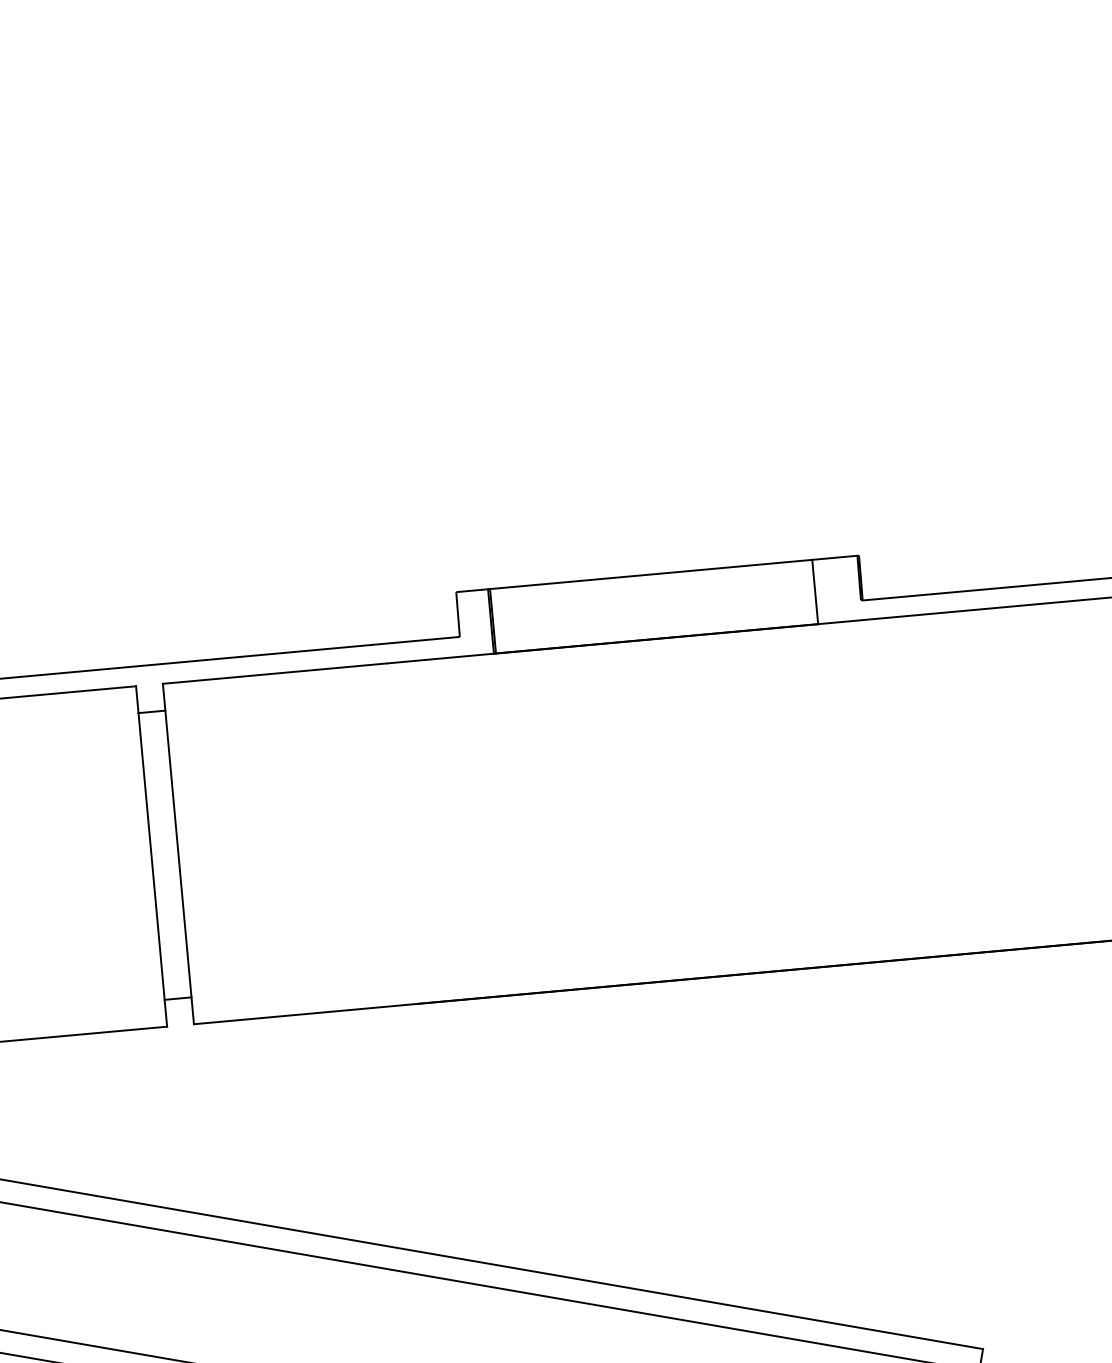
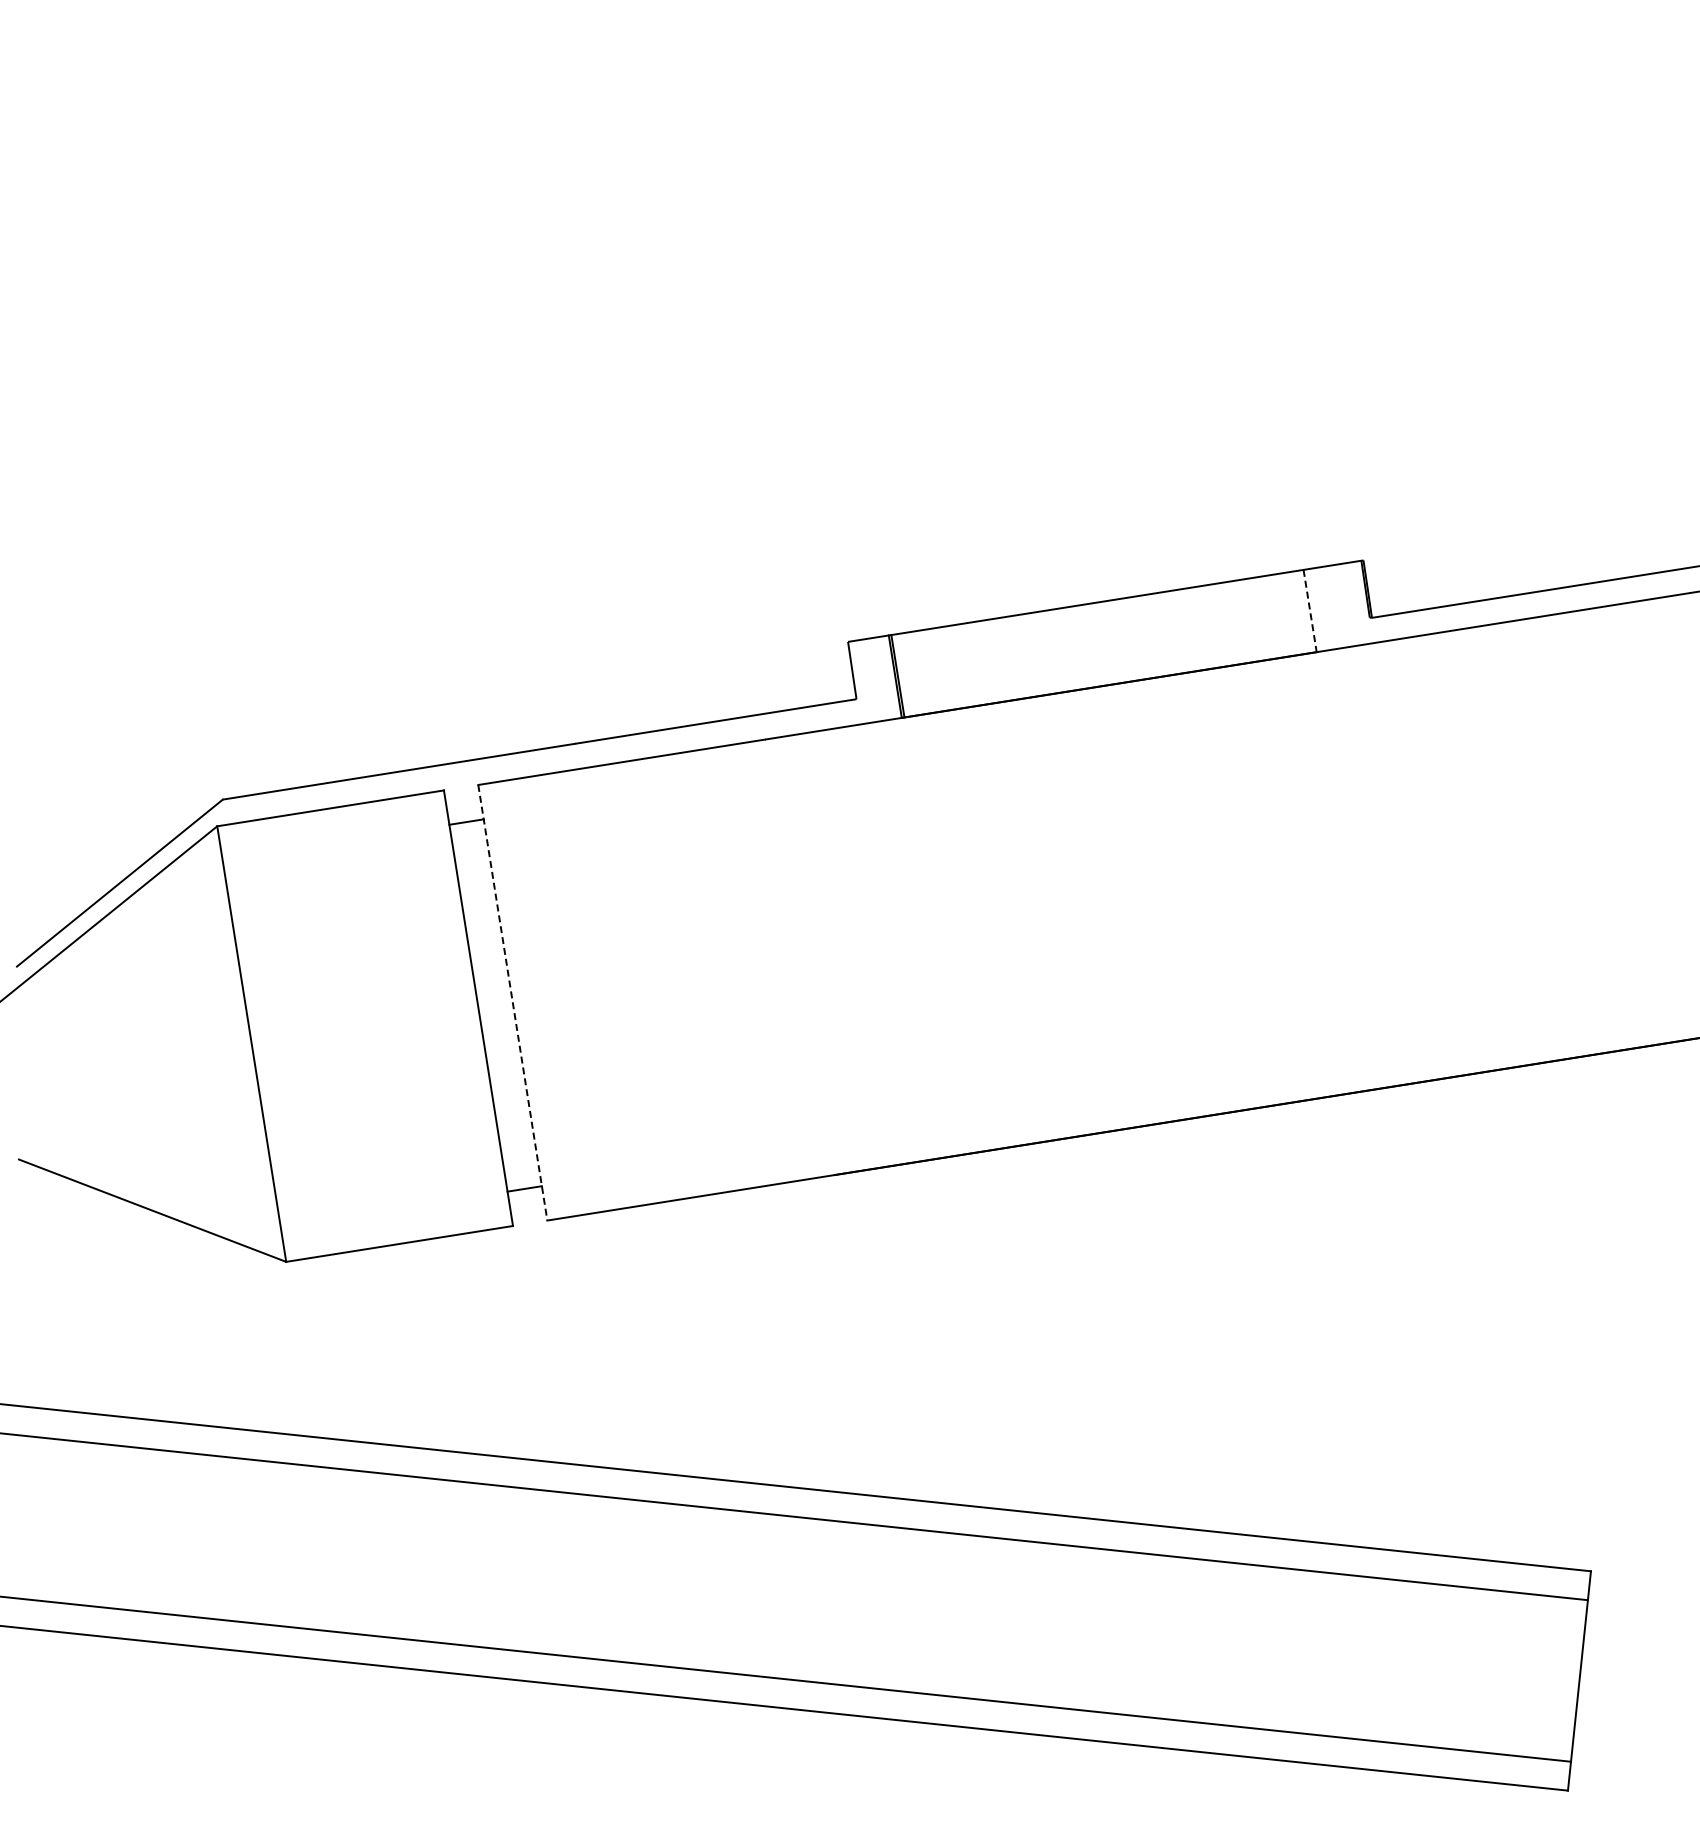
line: (815, 592) -> (1310, 611), solid -> dashed
line: (178, 853) -> (512, 1002), solid -> dashed

